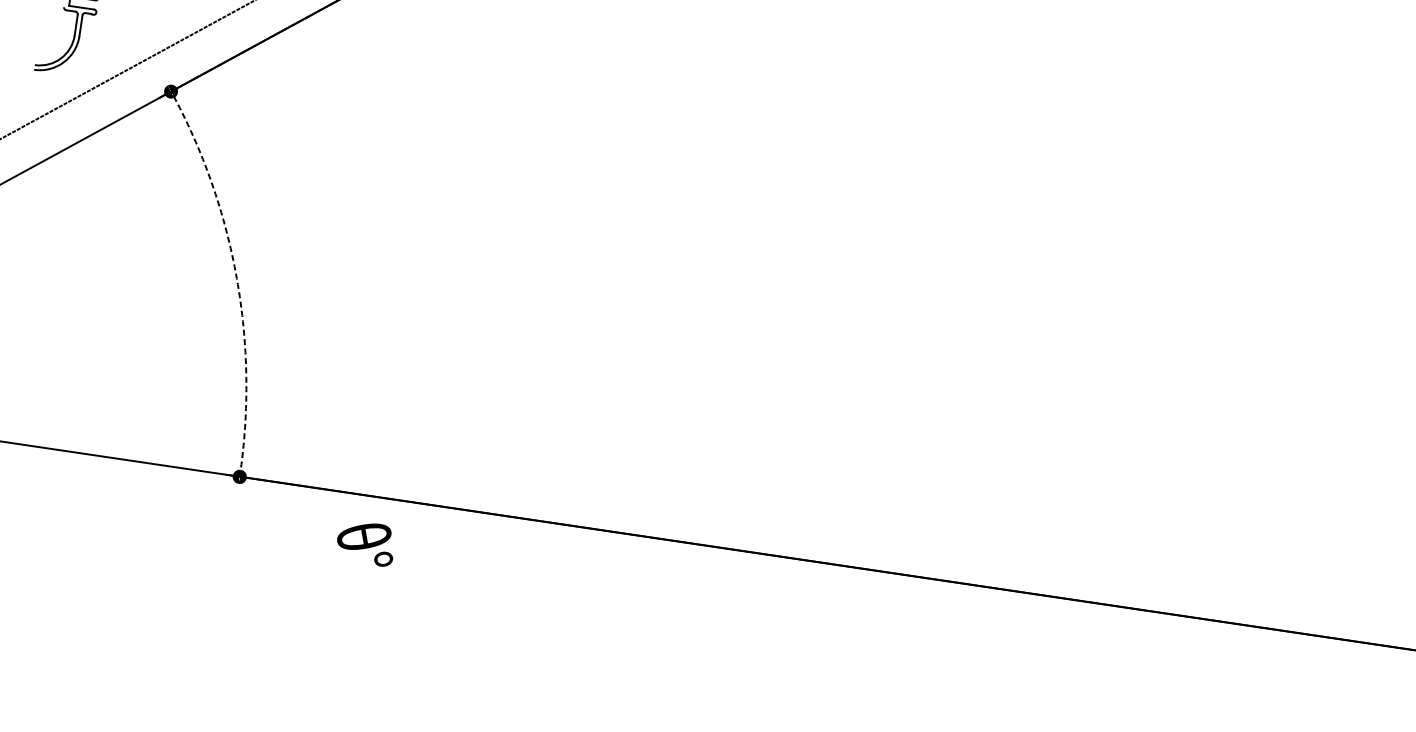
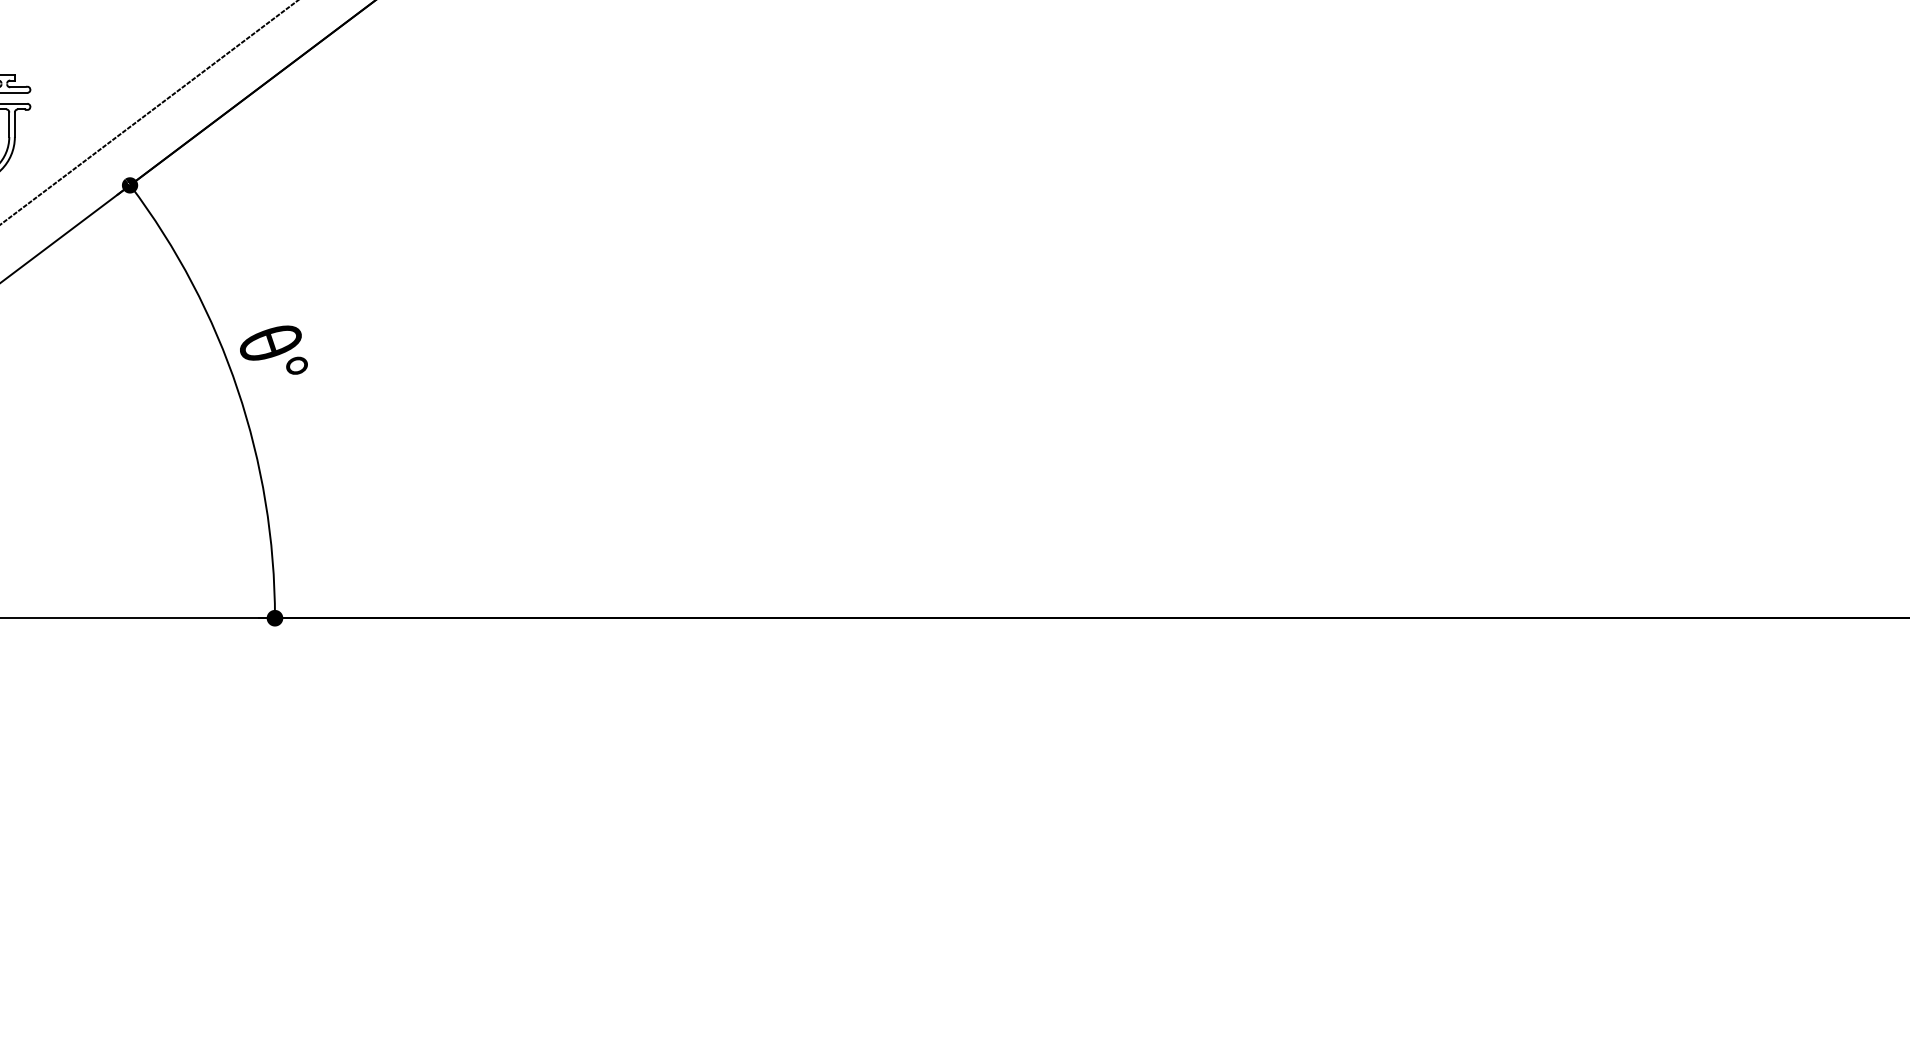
arc: (236, 278) -> (237, 389), dashed -> solid
text: (365, 542) -> (273, 349), moved

